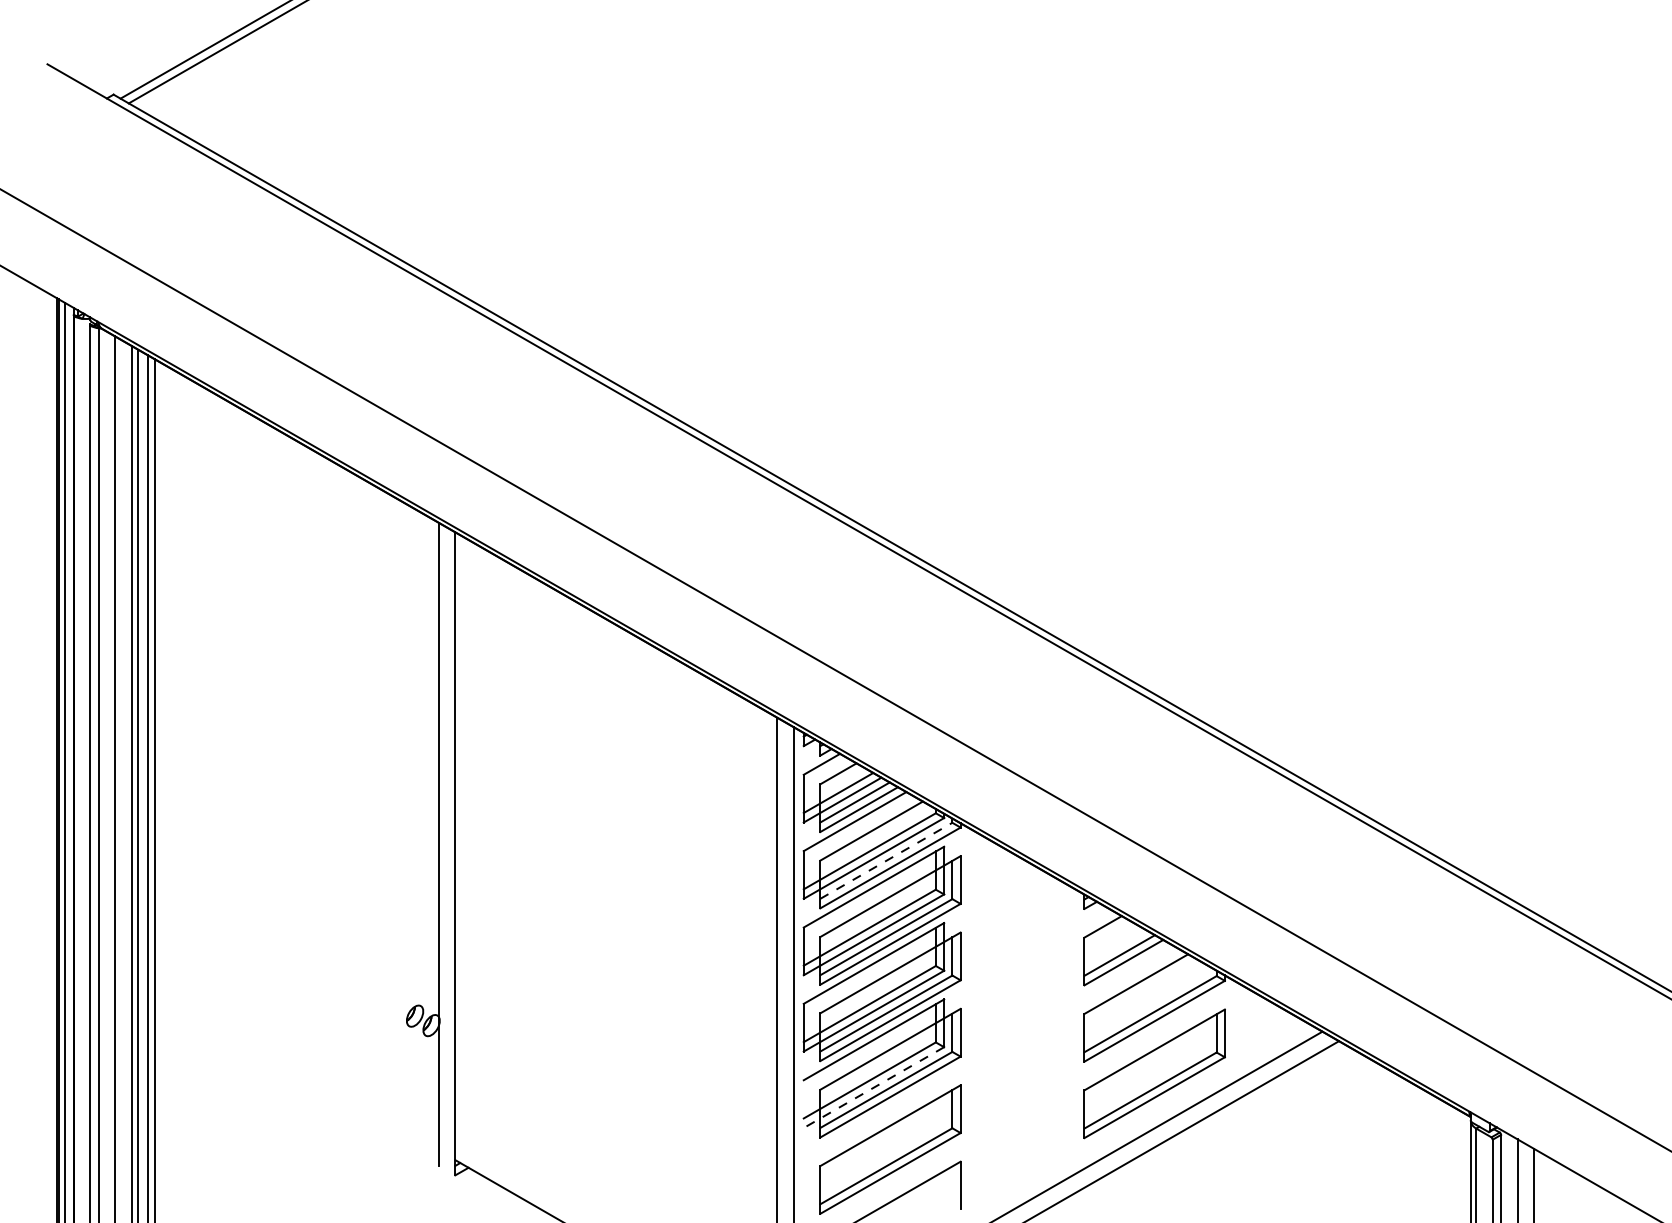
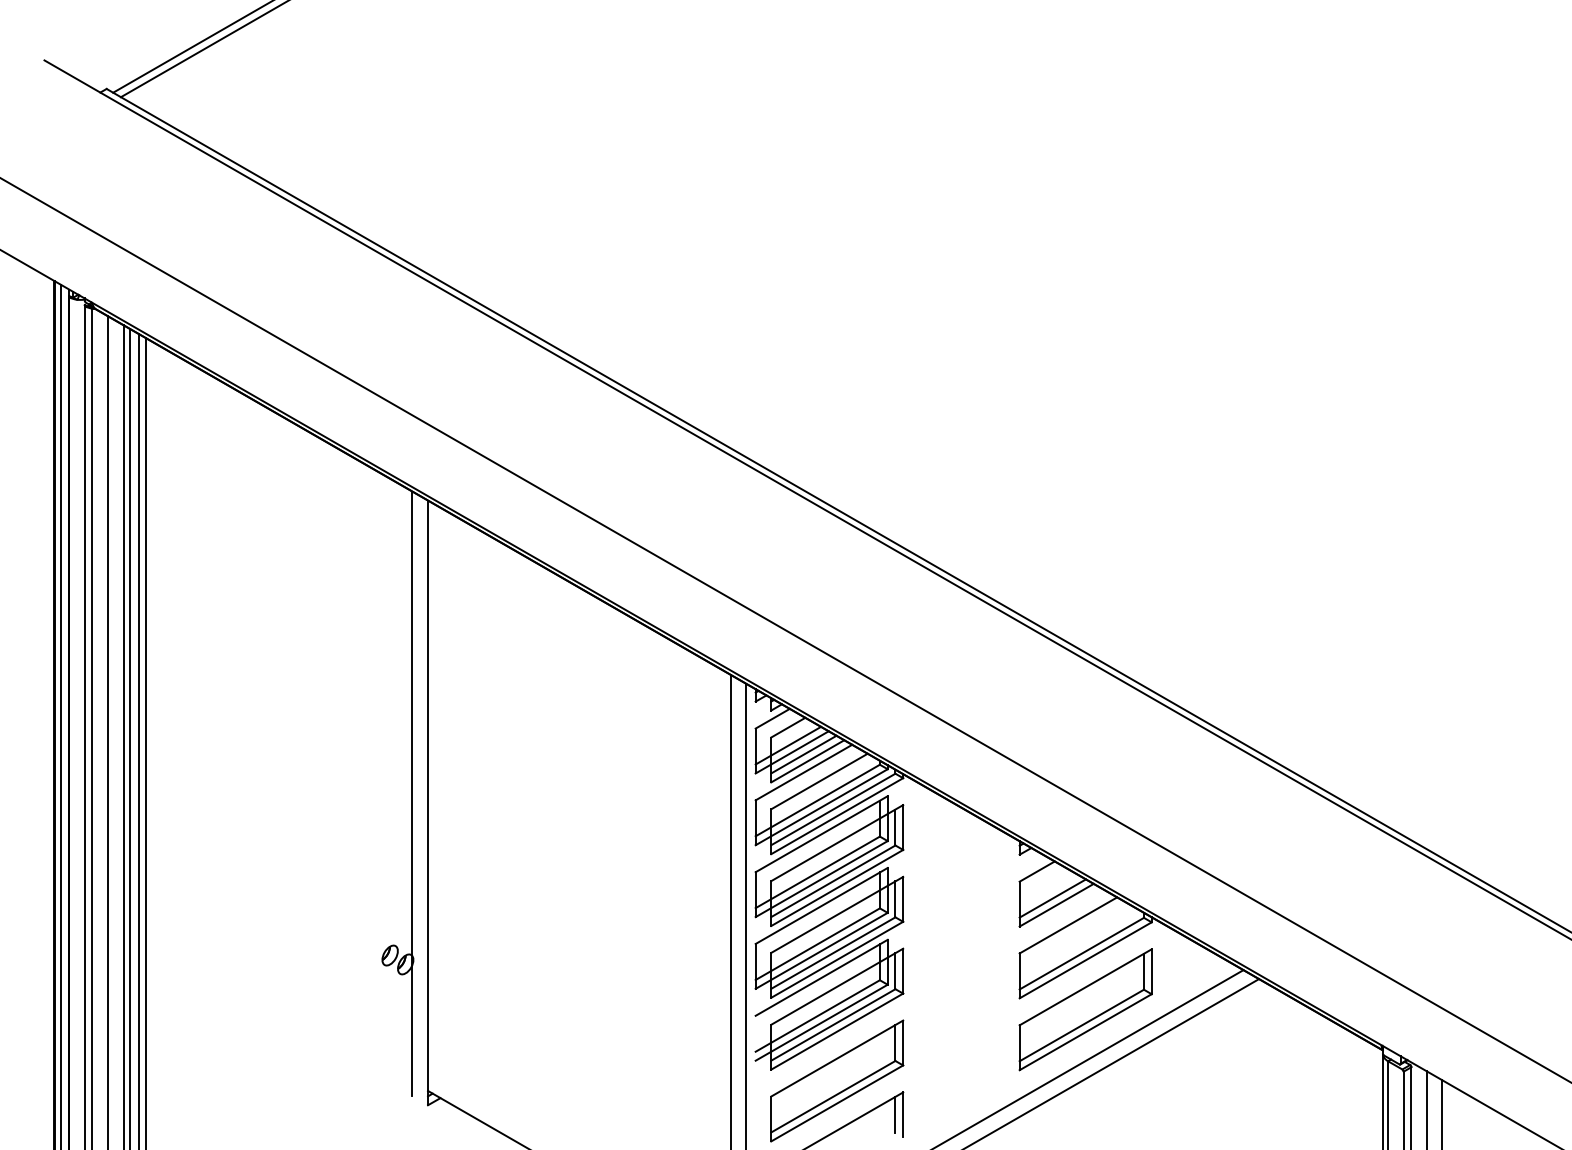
line: (886, 860) -> (833, 809), dashed -> solid
line: (873, 1087) -> (821, 1022), dashed -> solid
line: (952, 1185) -> (895, 1114), added

